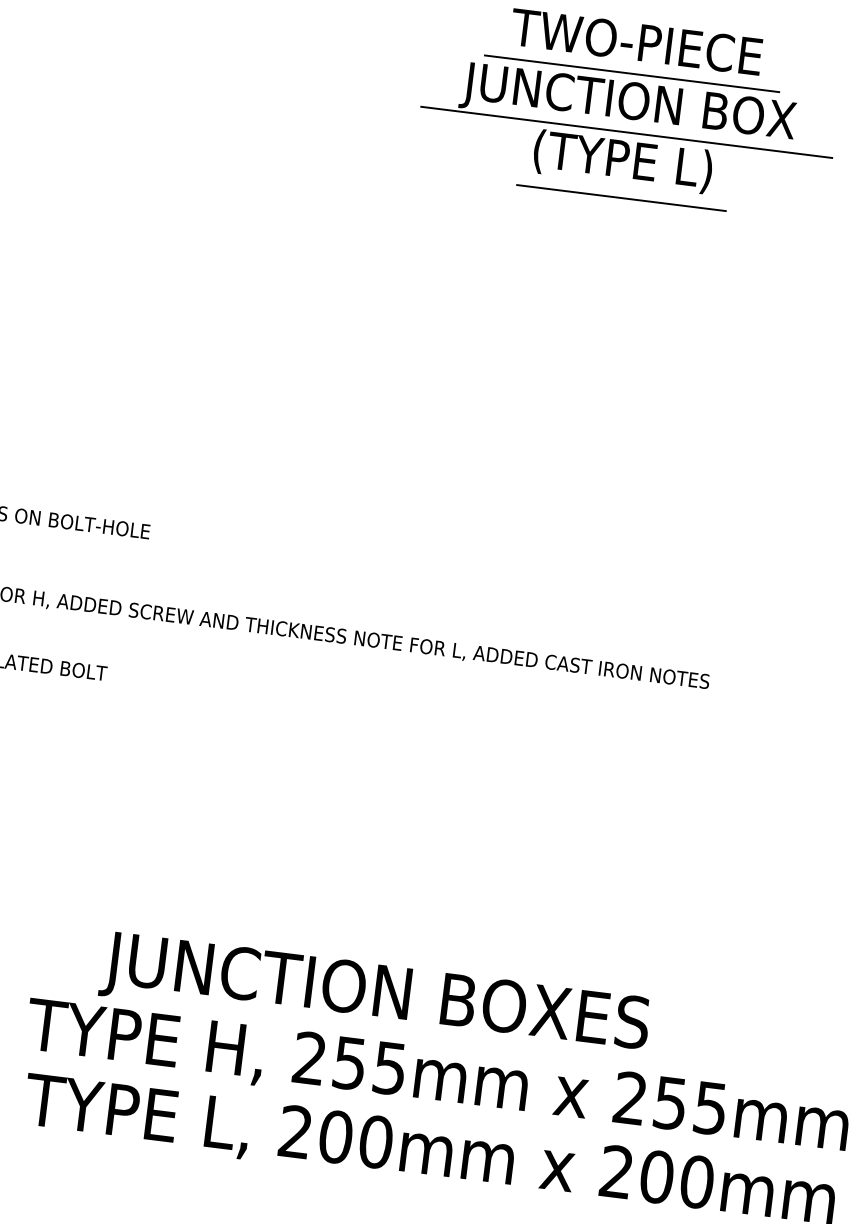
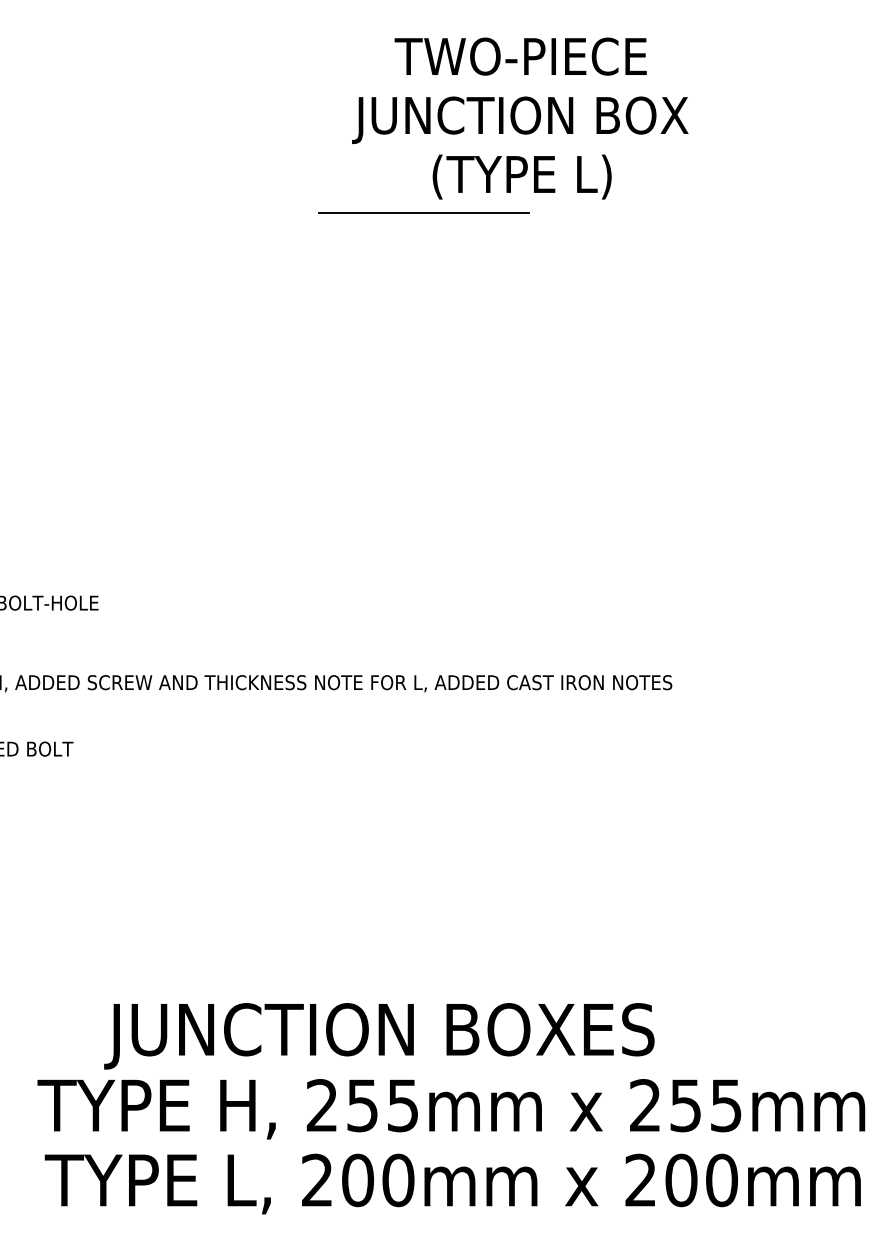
line: (632, 73) -> (520, 88), removed
line: (626, 132) -> (522, 147), removed
line: (620, 197) -> (423, 212), moved

